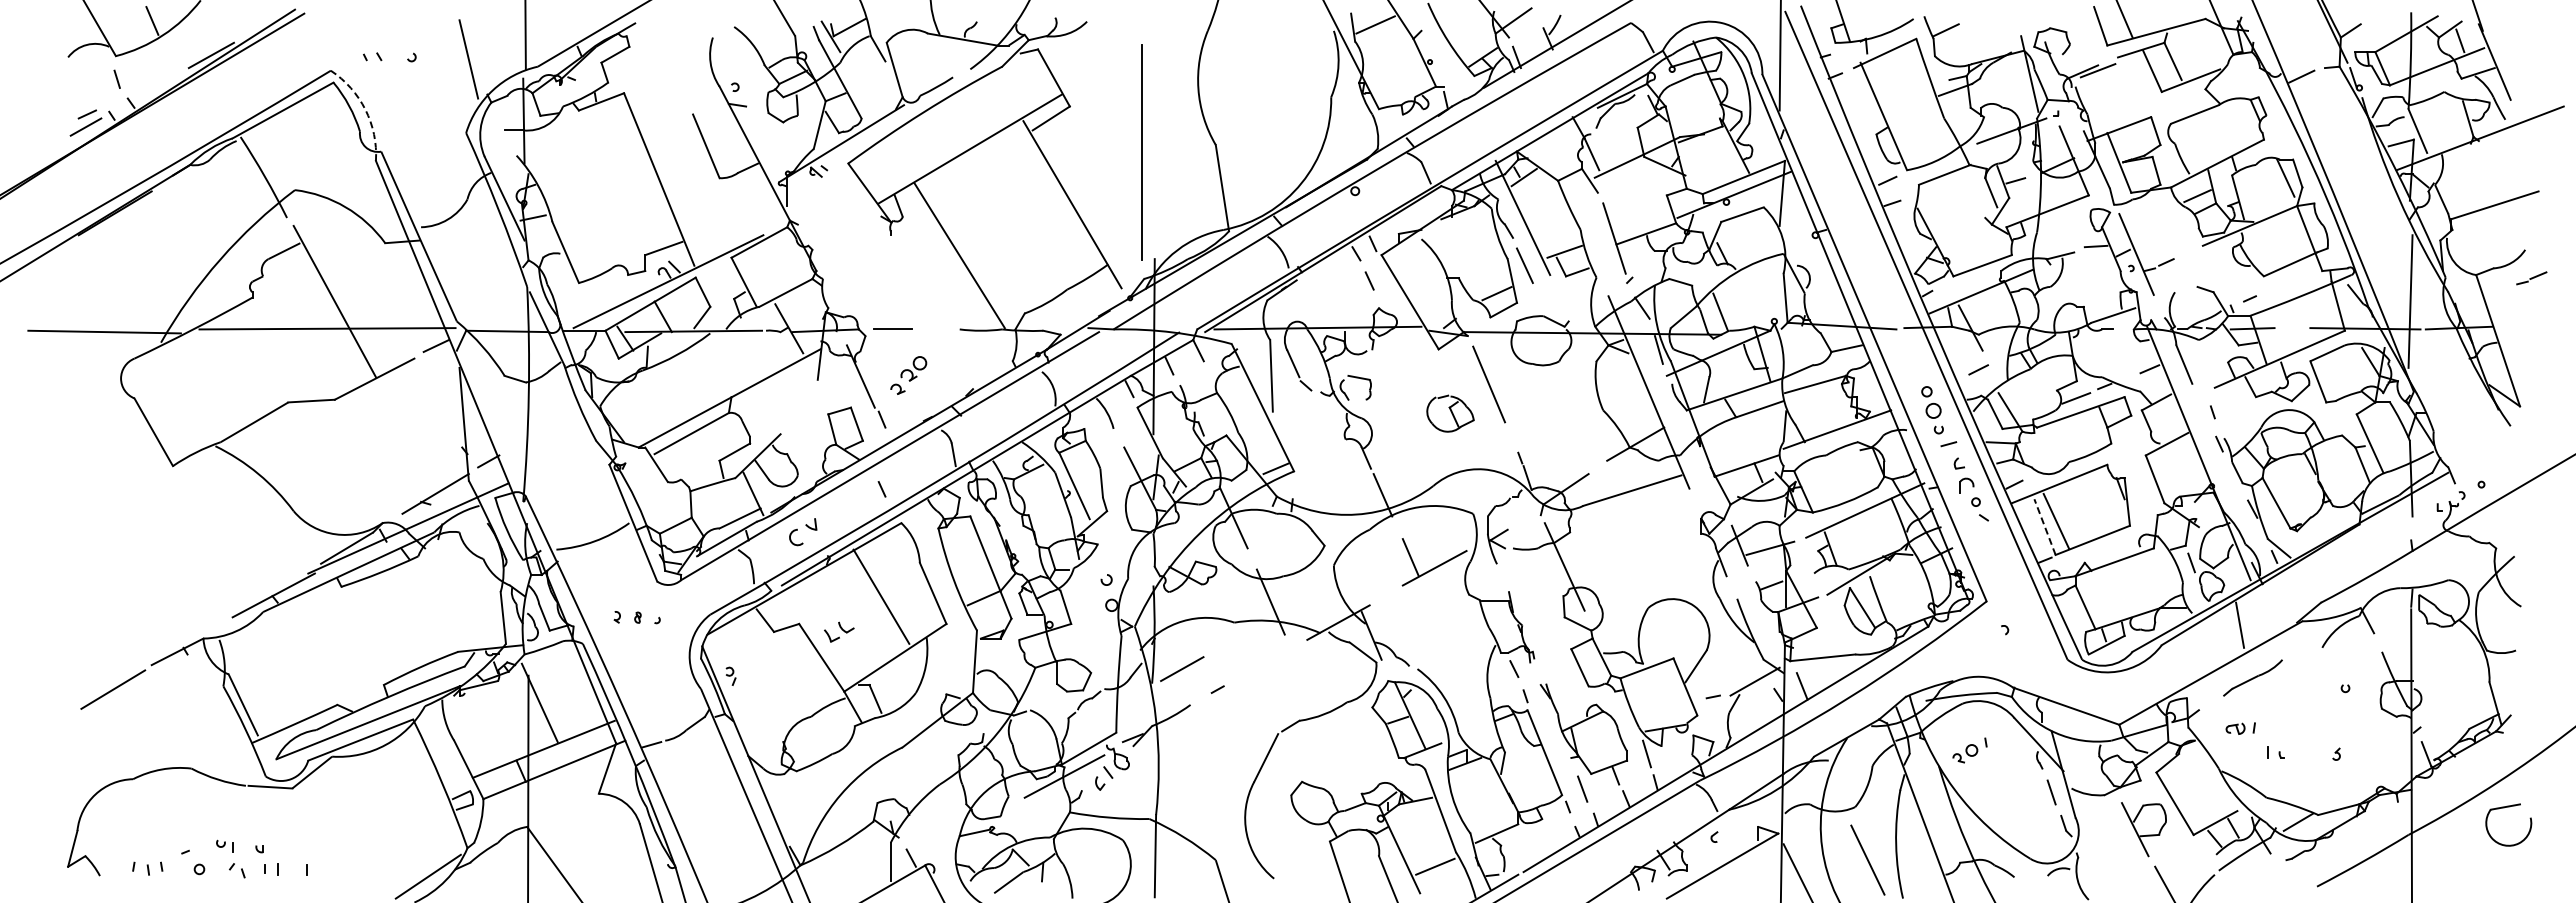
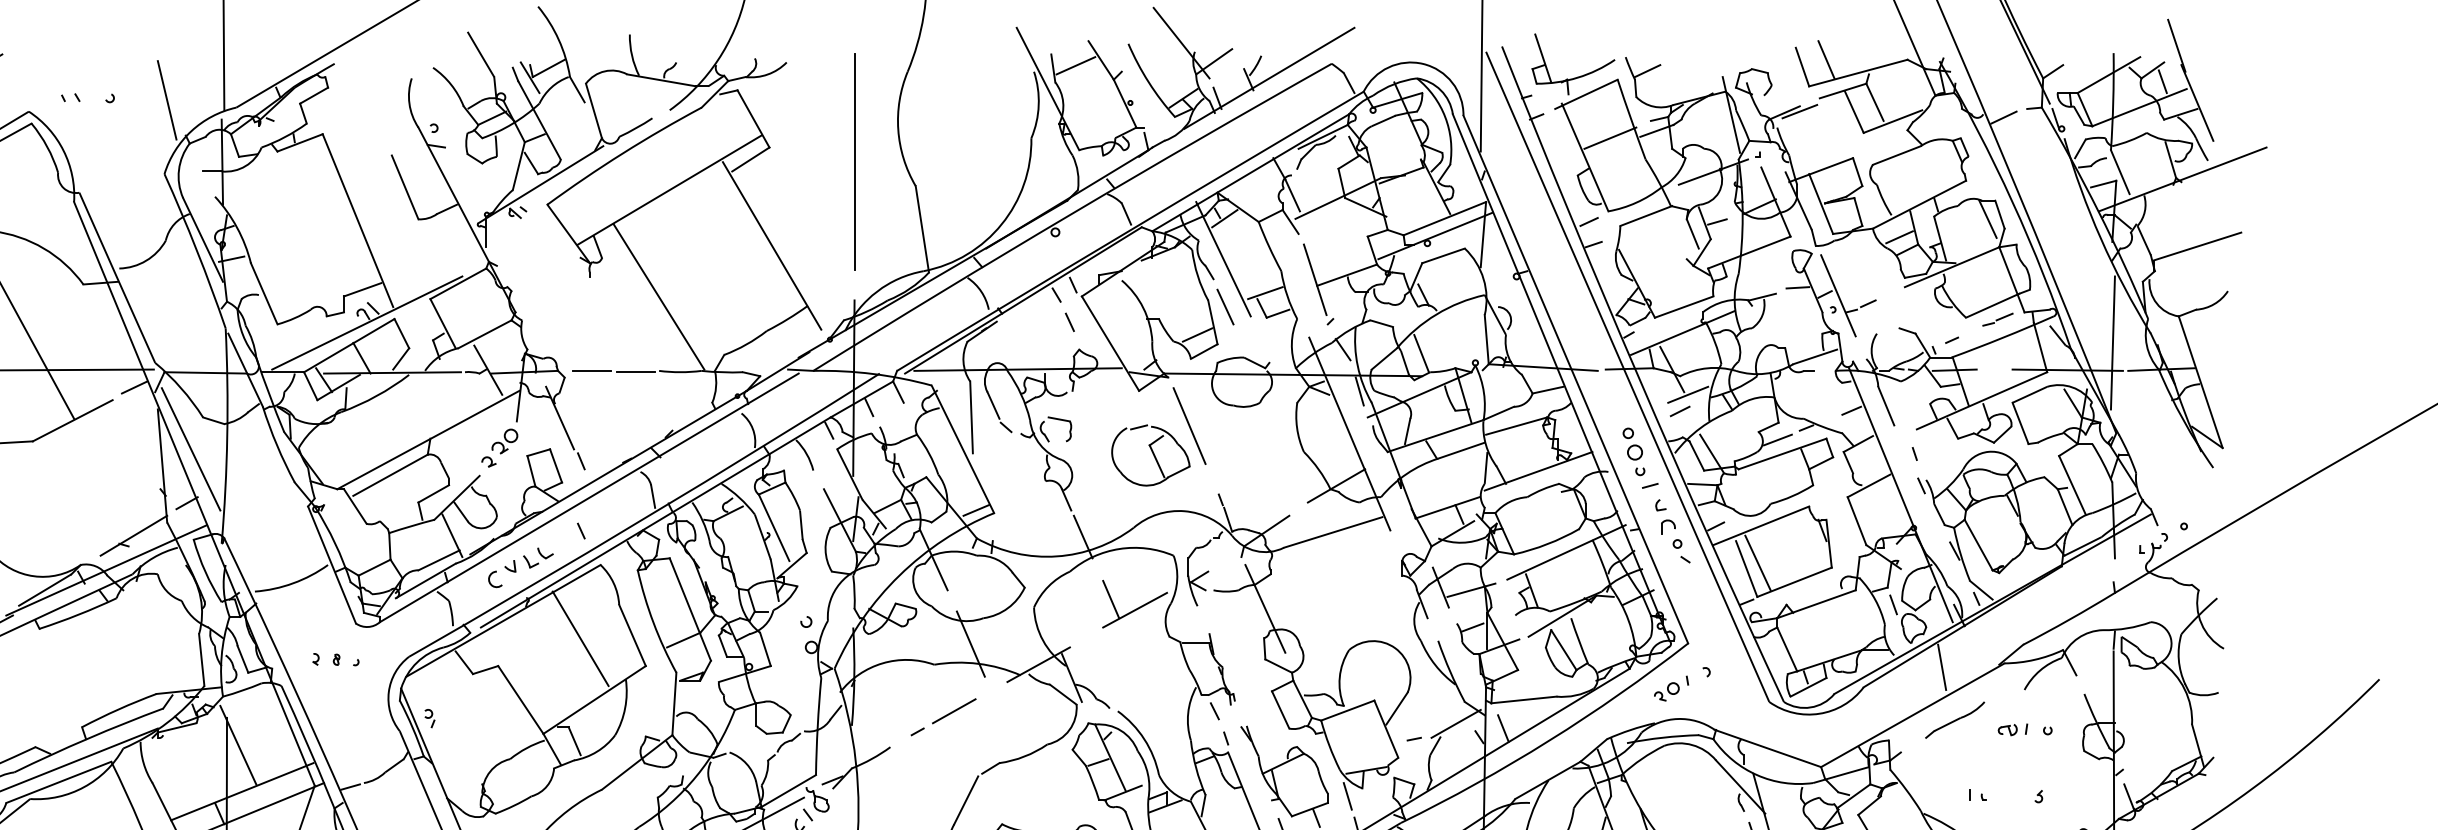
line: (1908, 96) -> (1609, 137), added
arc: (365, 109) -> (63, 150), dashed -> solid
line: (1141, 152) -> (854, 162), moved
part: (2531, 278) -> (1997, 319), moved
line: (936, 330) -> (635, 371), added
line: (1986, 353) -> (1688, 395), added
part: (908, 375) -> (499, 448), moved
line: (492, 407) -> (190, 449), added
part: (1450, 413) -> (1150, 455), size x1.67
line: (2045, 527) -> (1747, 569), dashed -> solid
part: (839, 631) -> (538, 557), moved
line: (1182, 668) -> (954, 710), moved
part: (2240, 728) -> (2012, 729), moved
part: (1969, 750) -> (1670, 688), moved

